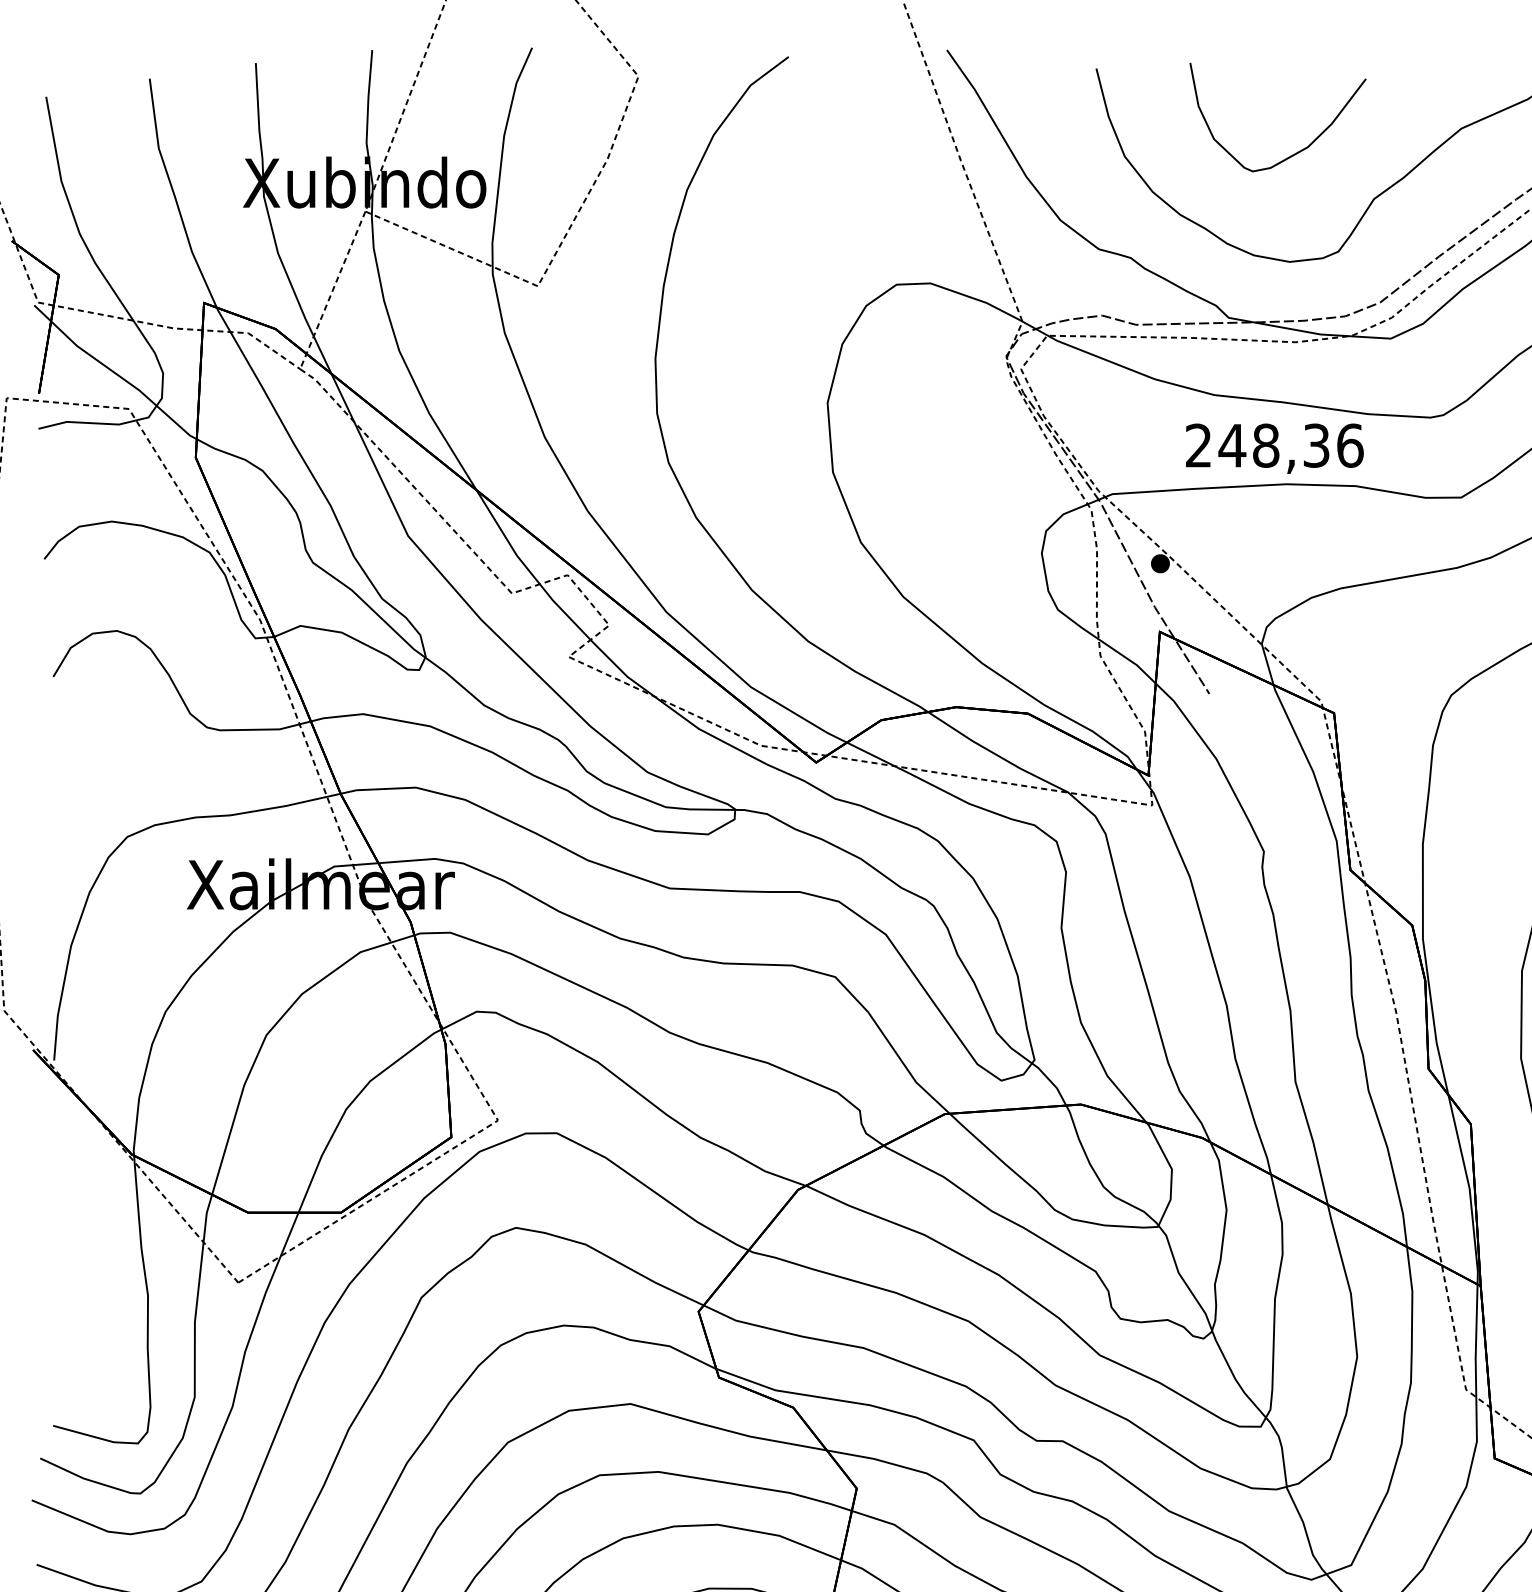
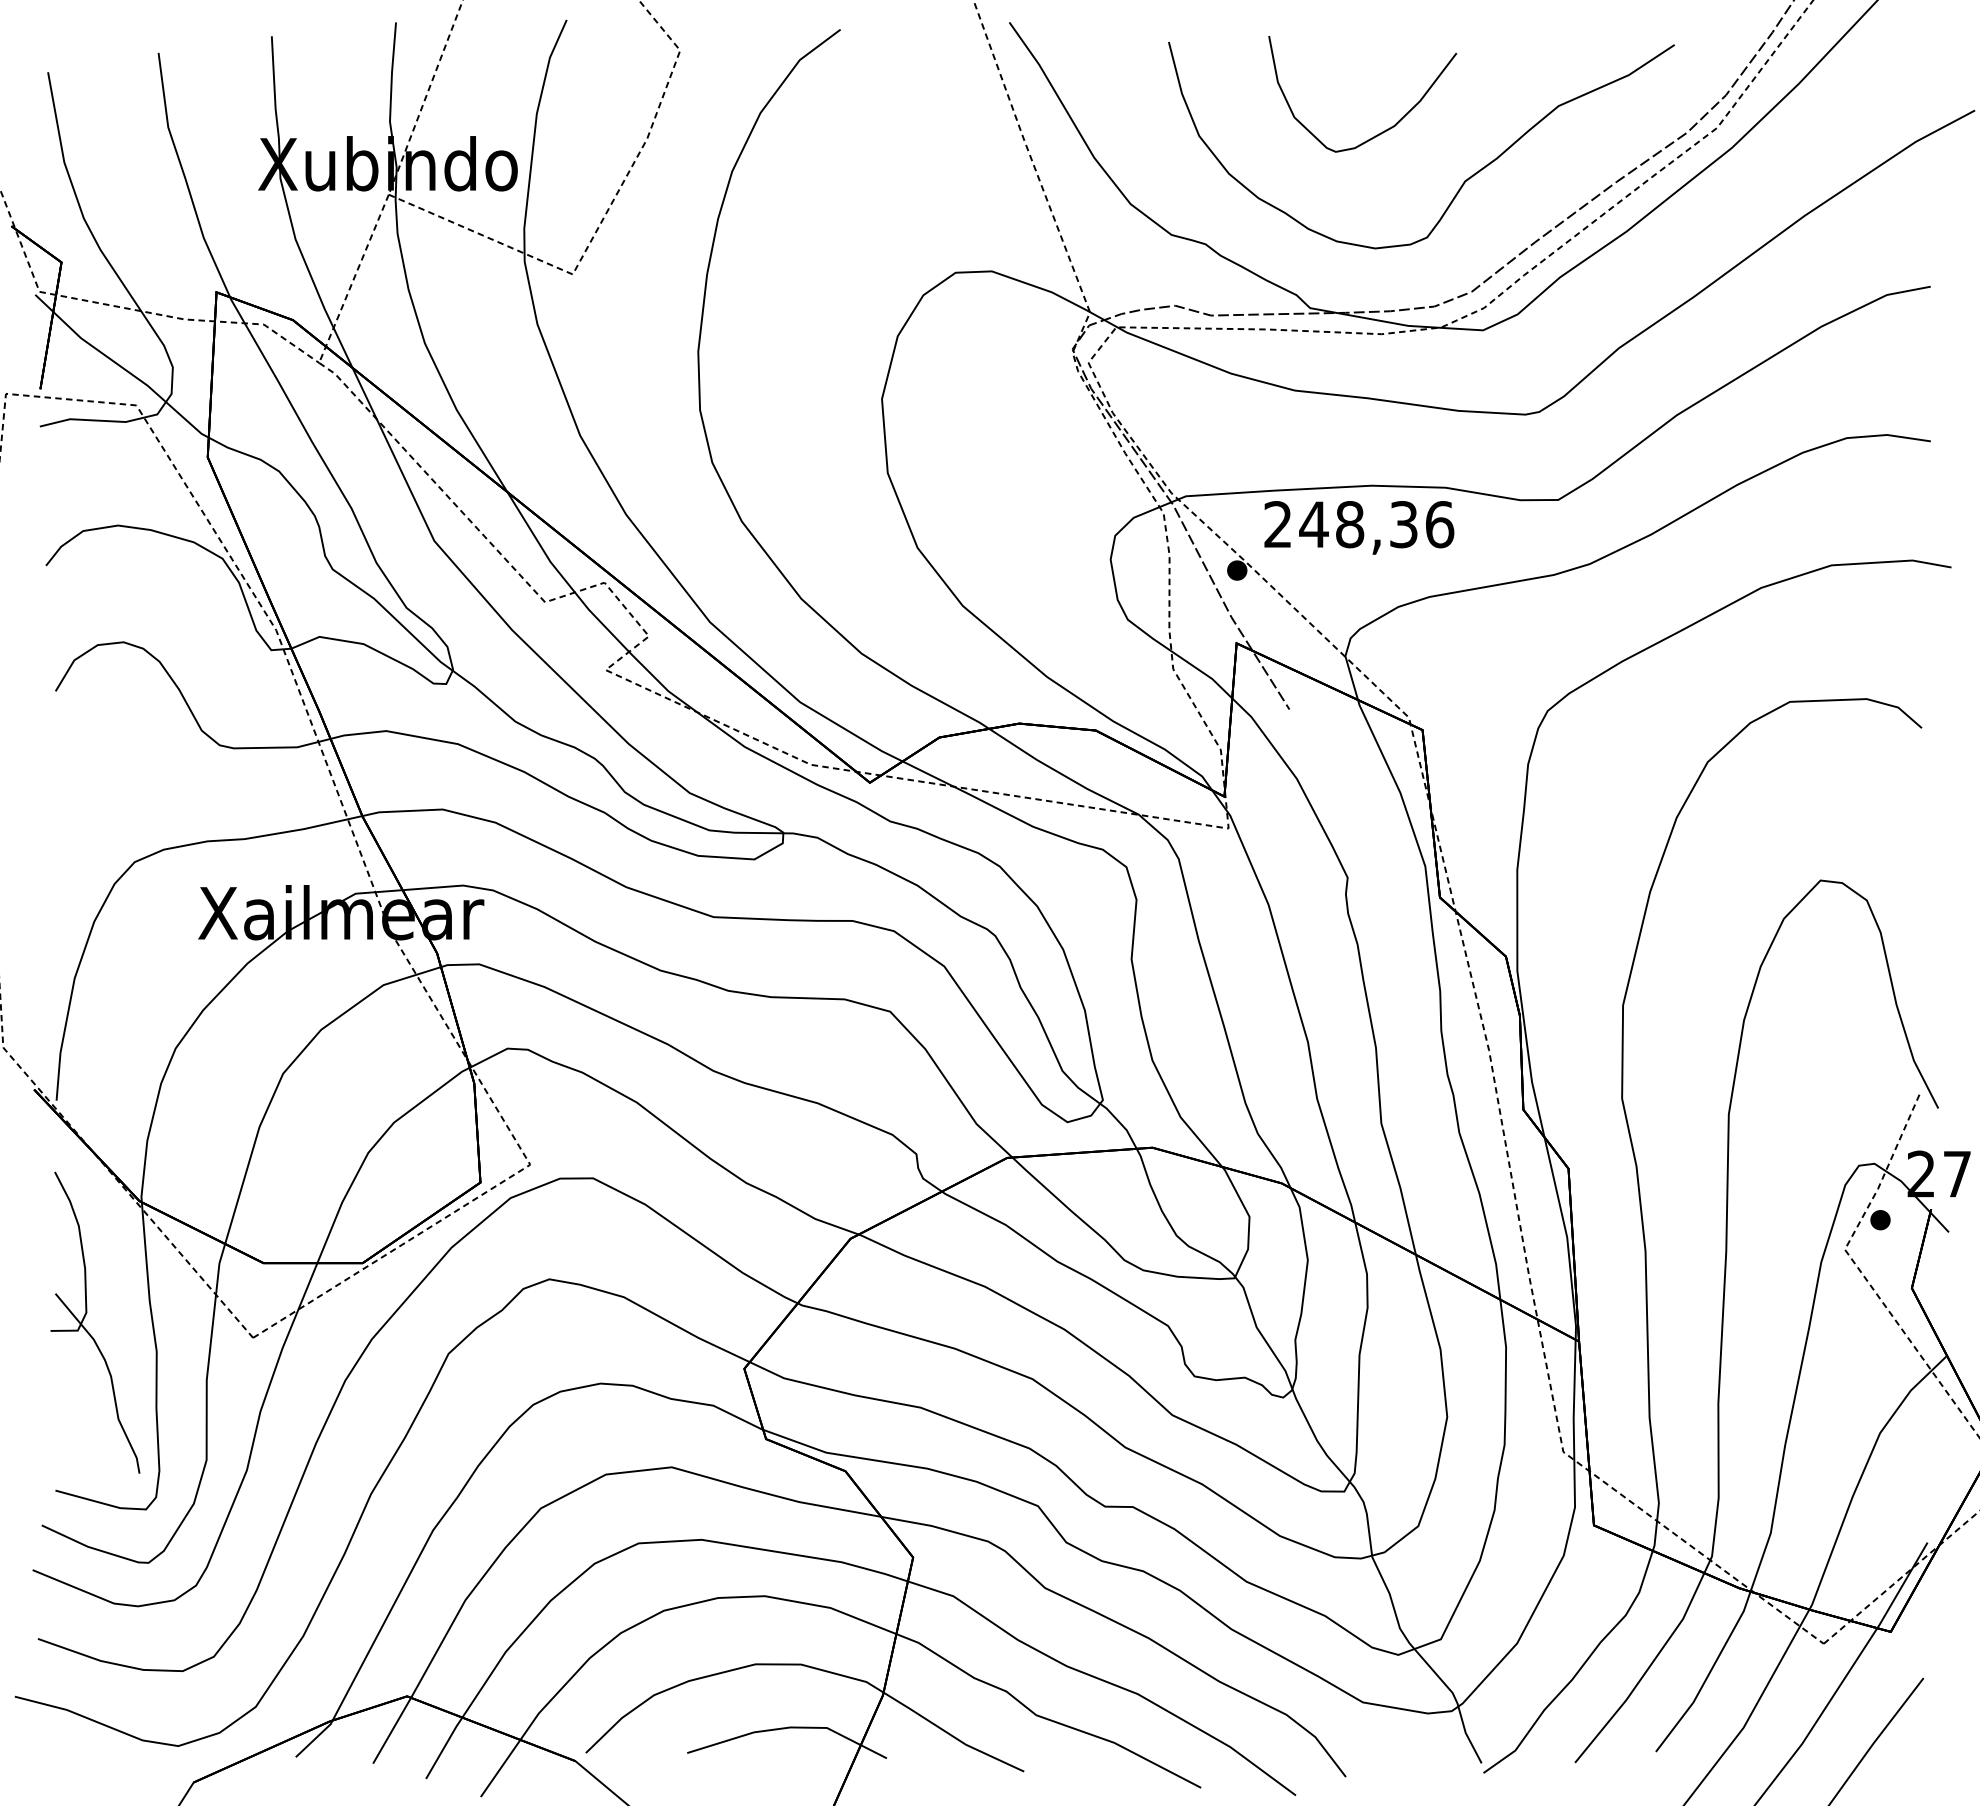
text: (1275, 448) -> (1359, 527), moved
part: (81, 1263) -> (85, 1317), added

